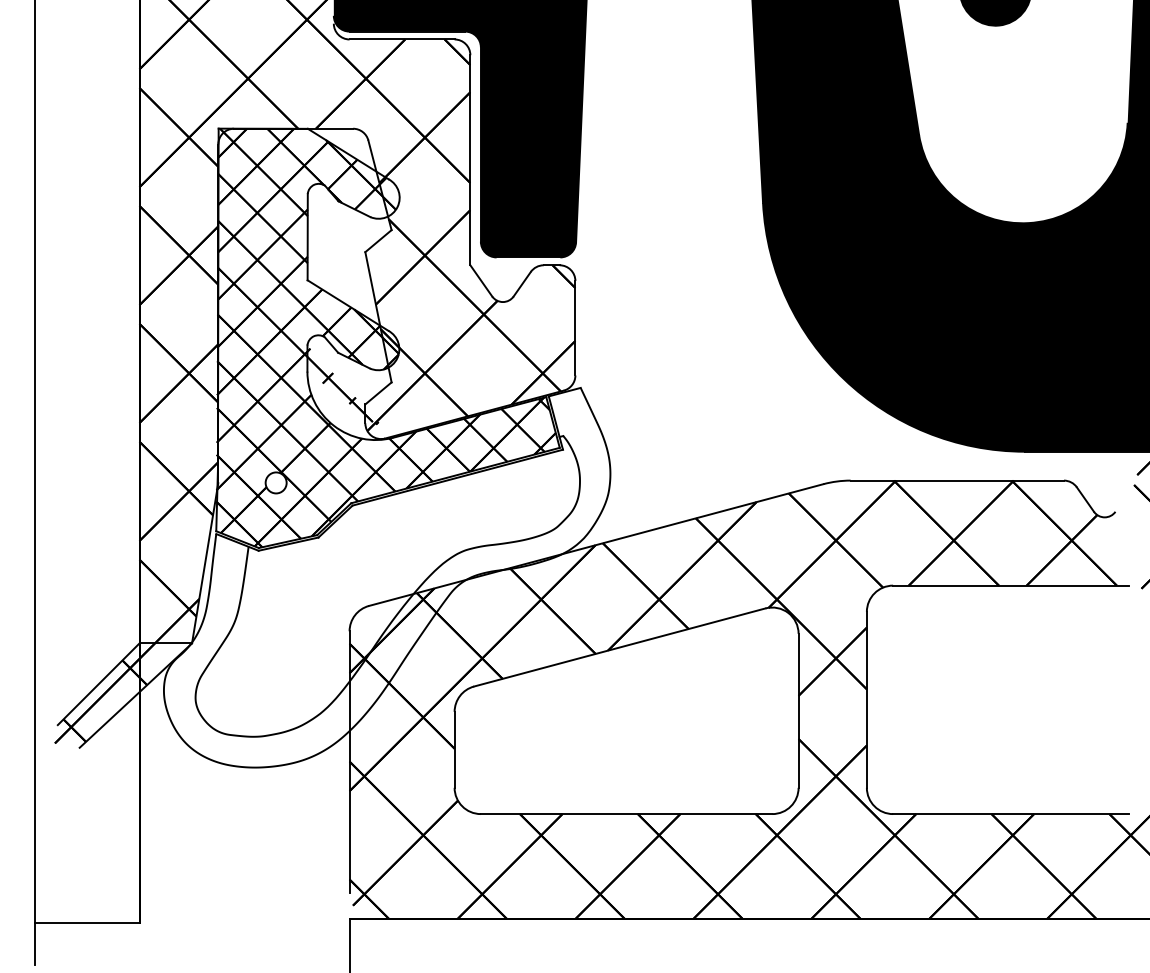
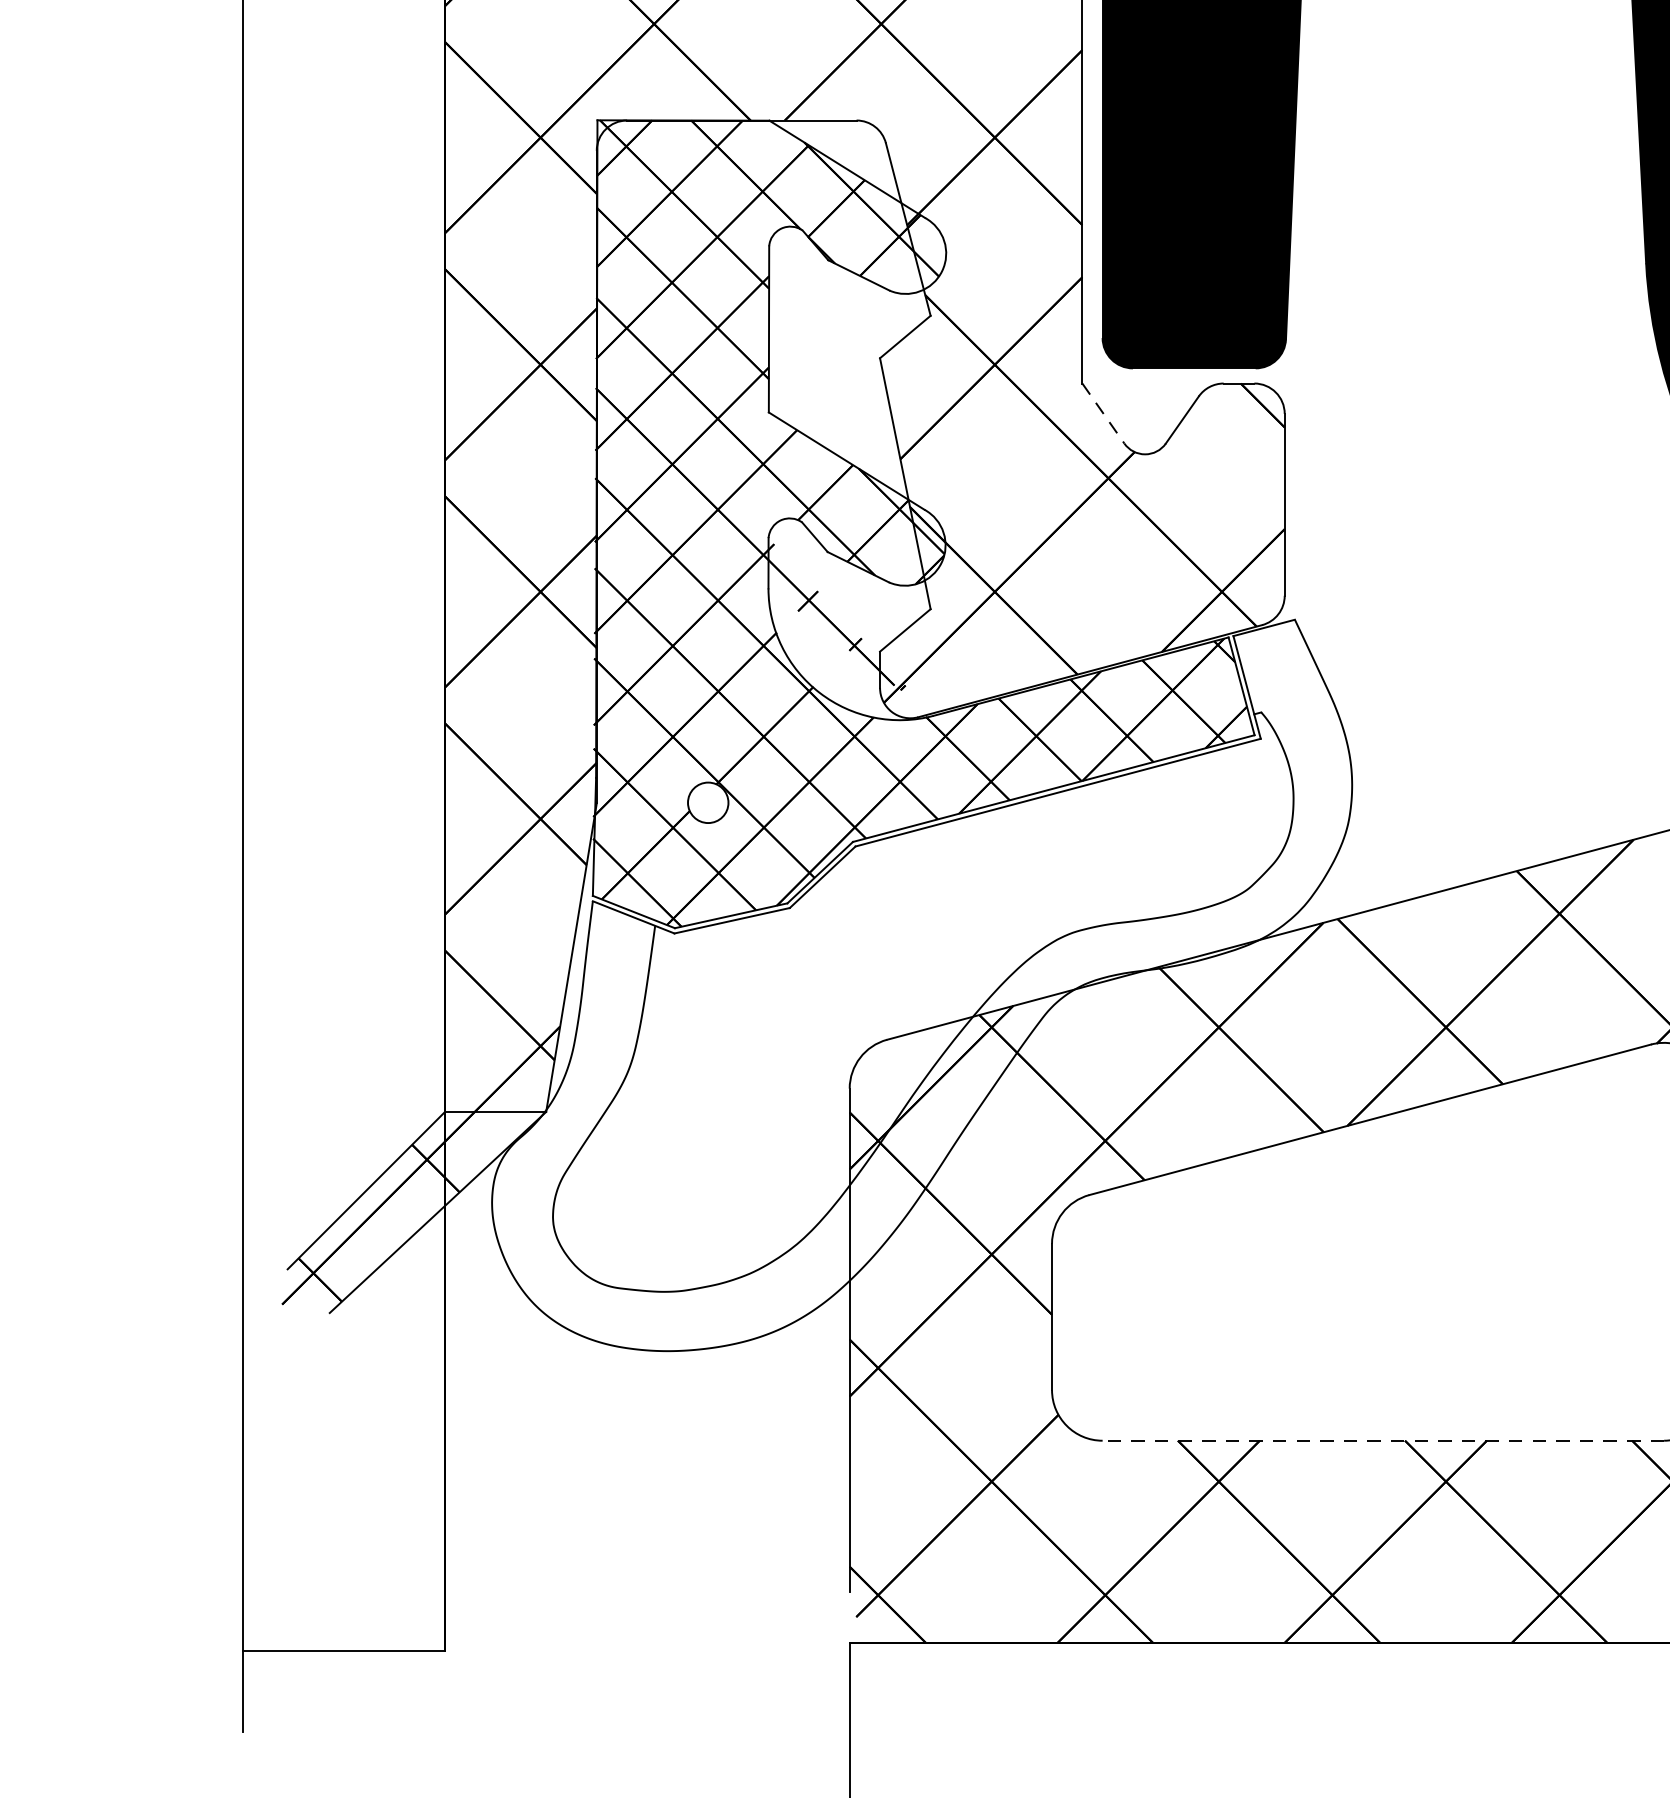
line: (481, 281) -> (1103, 414), solid -> dashed
line: (626, 814) -> (1383, 1441), solid -> dashed

